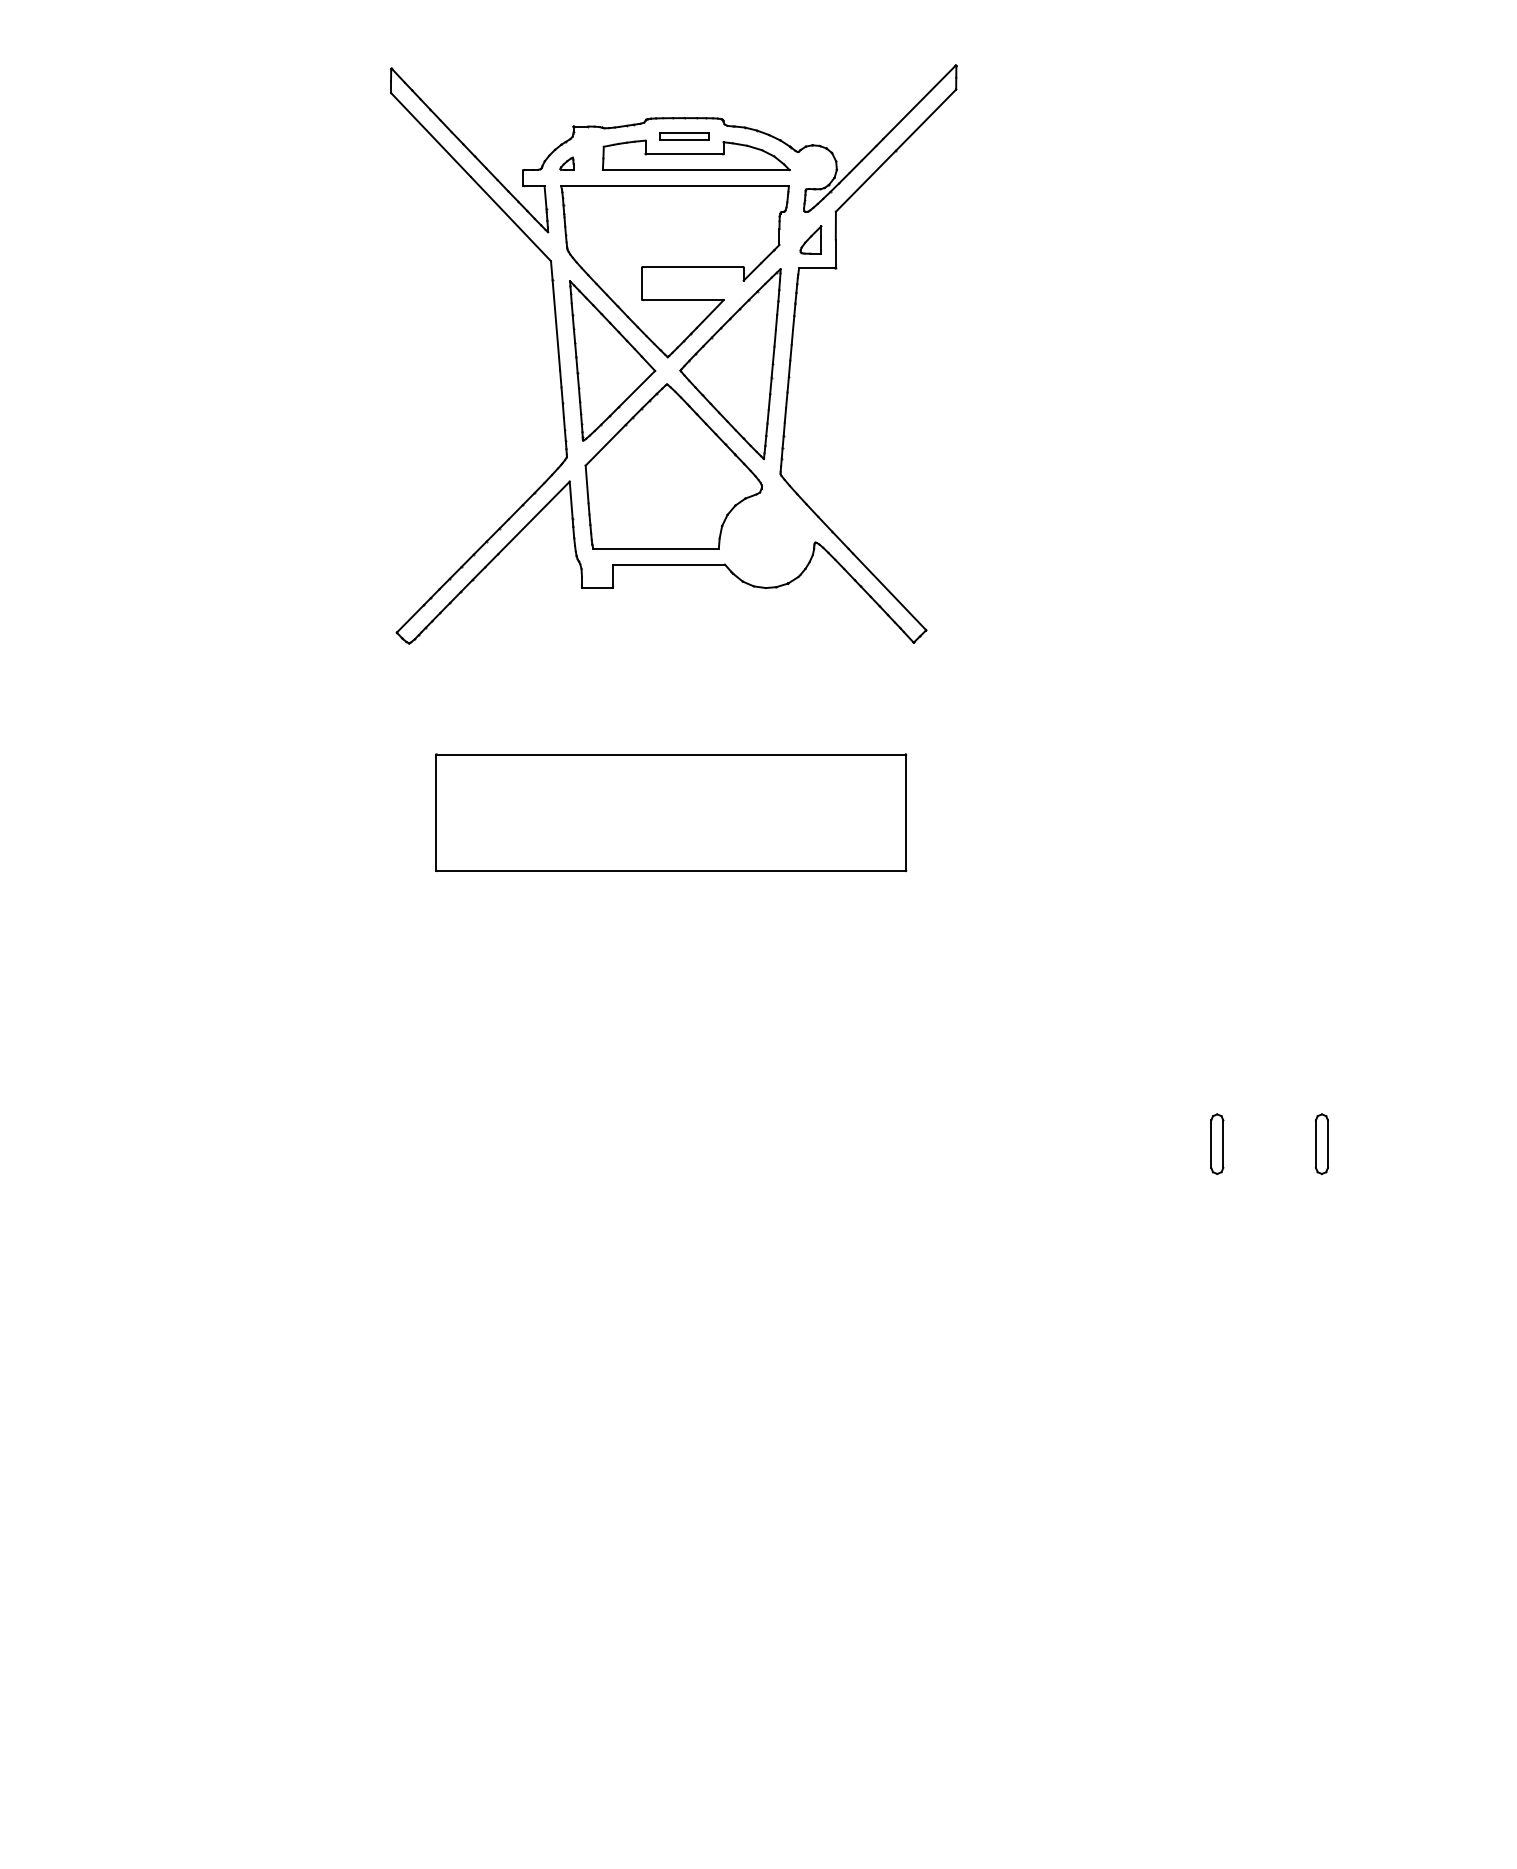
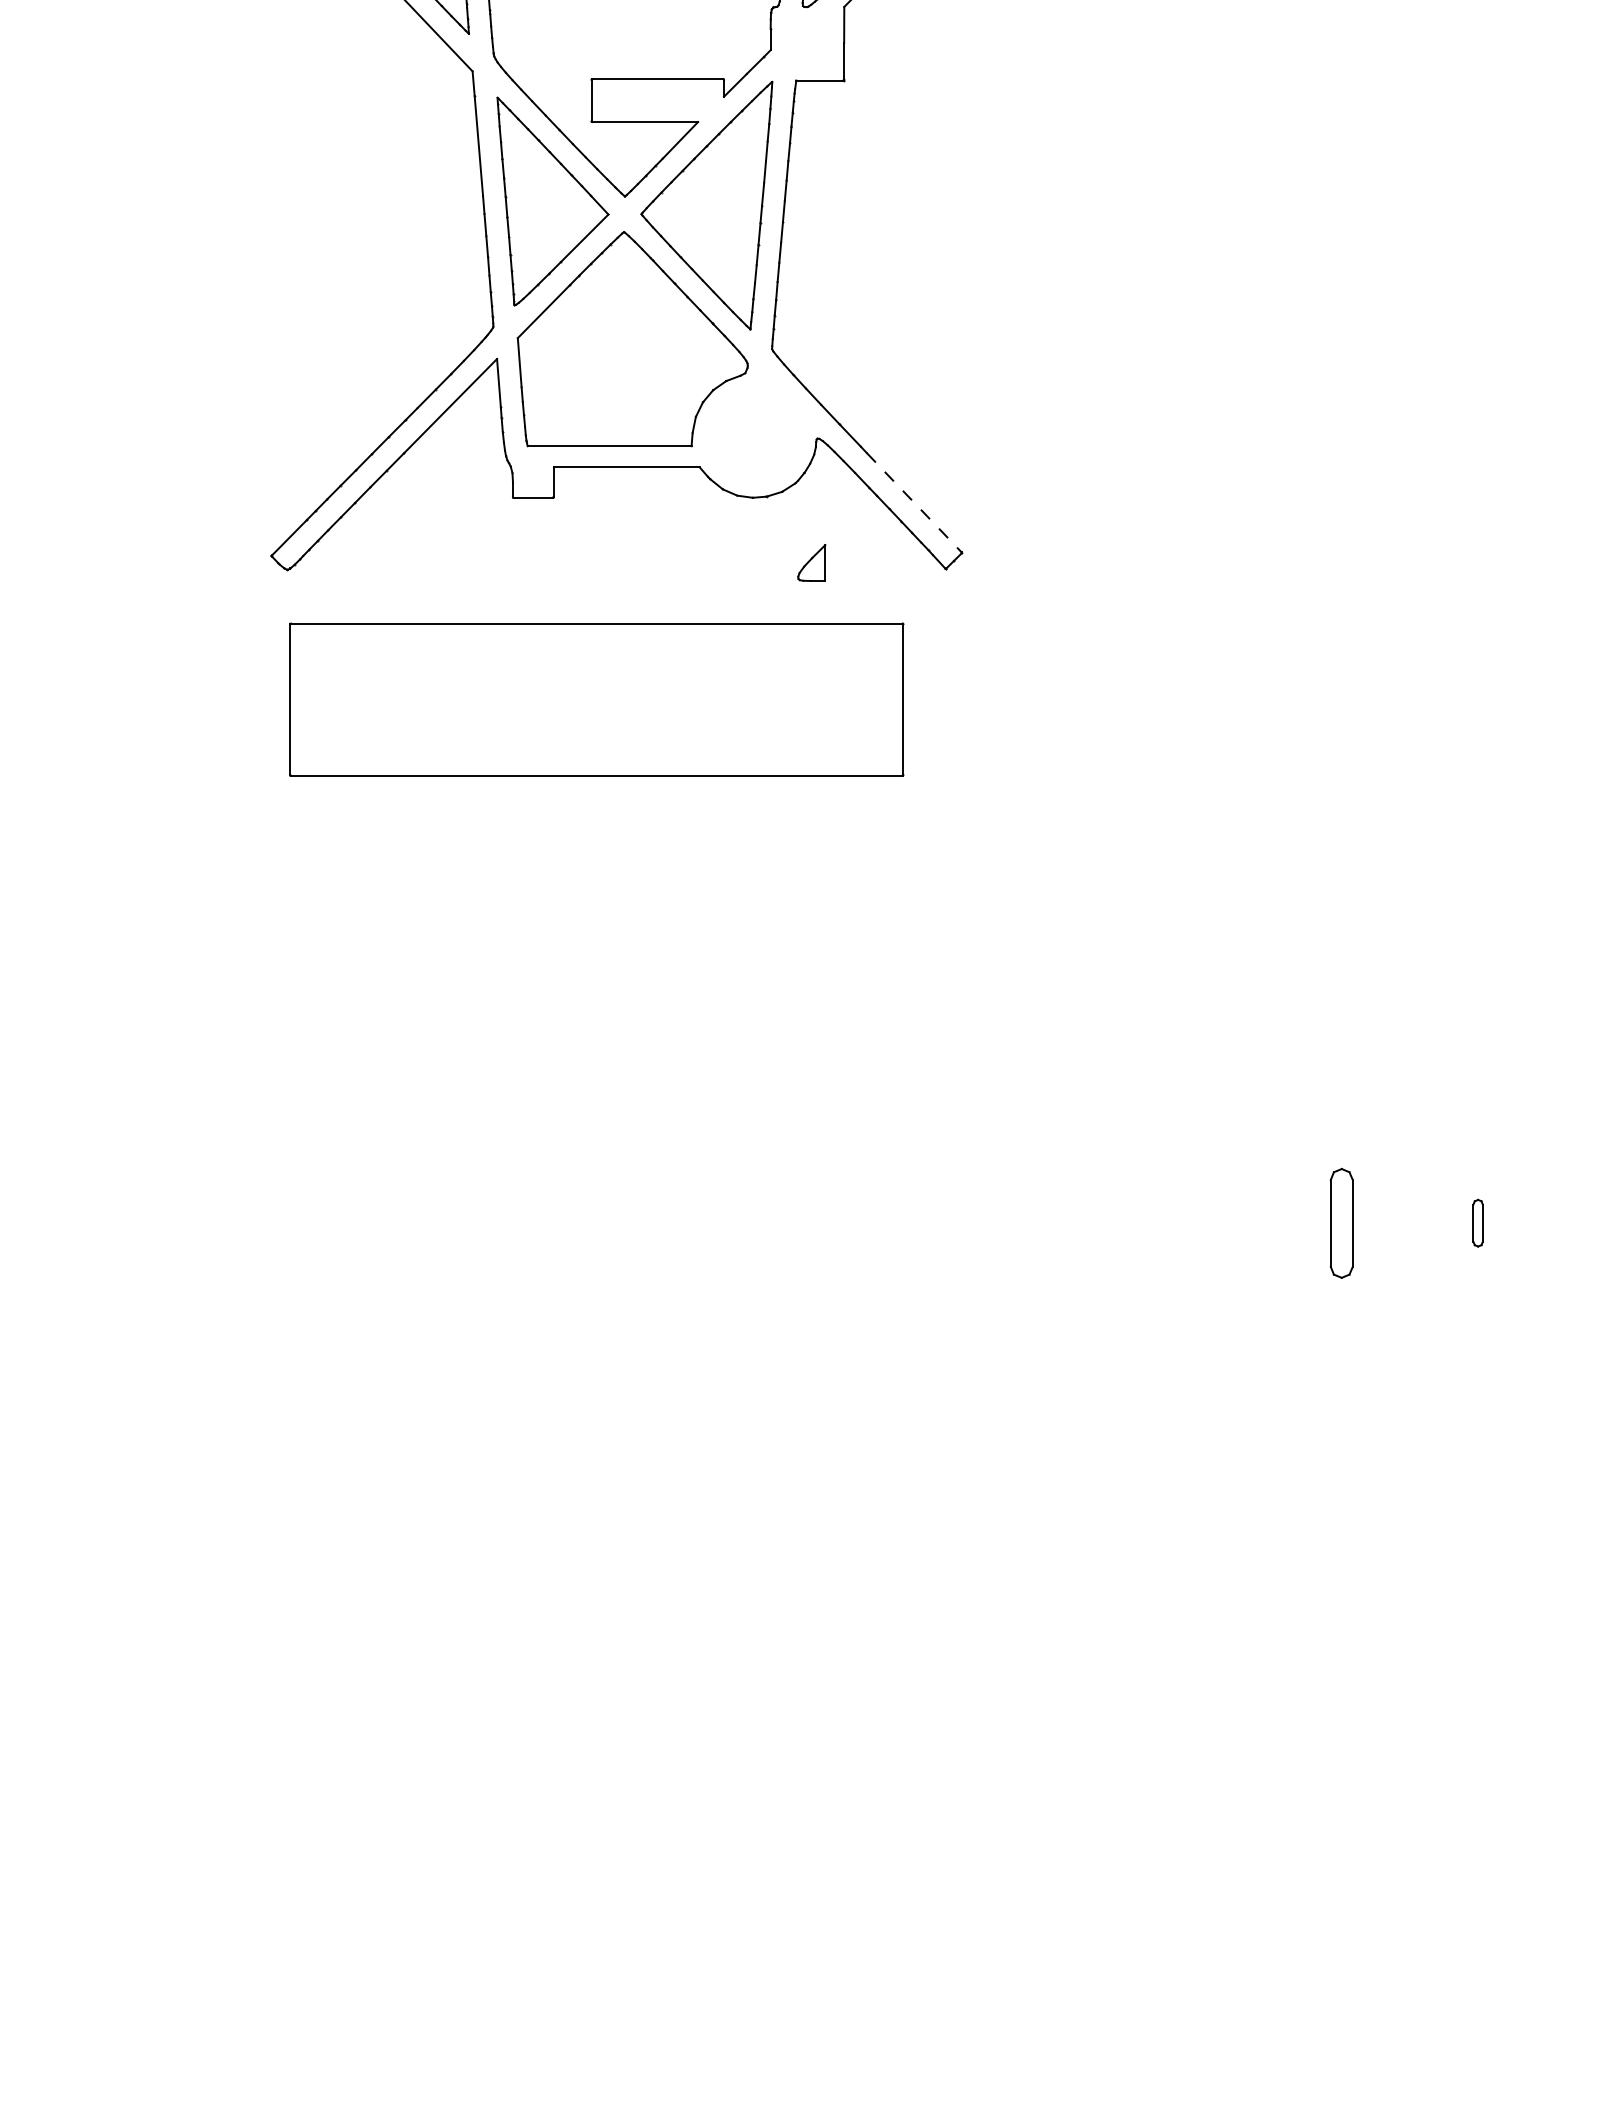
part: (810, 239) -> (811, 562), moved
line: (889, 591) -> (914, 502), solid -> dashed
part: (671, 812) -> (597, 699), moved
part: (1217, 1143) -> (1342, 1222), size x1.4
part: (1321, 1143) -> (1477, 1222), size x0.6

